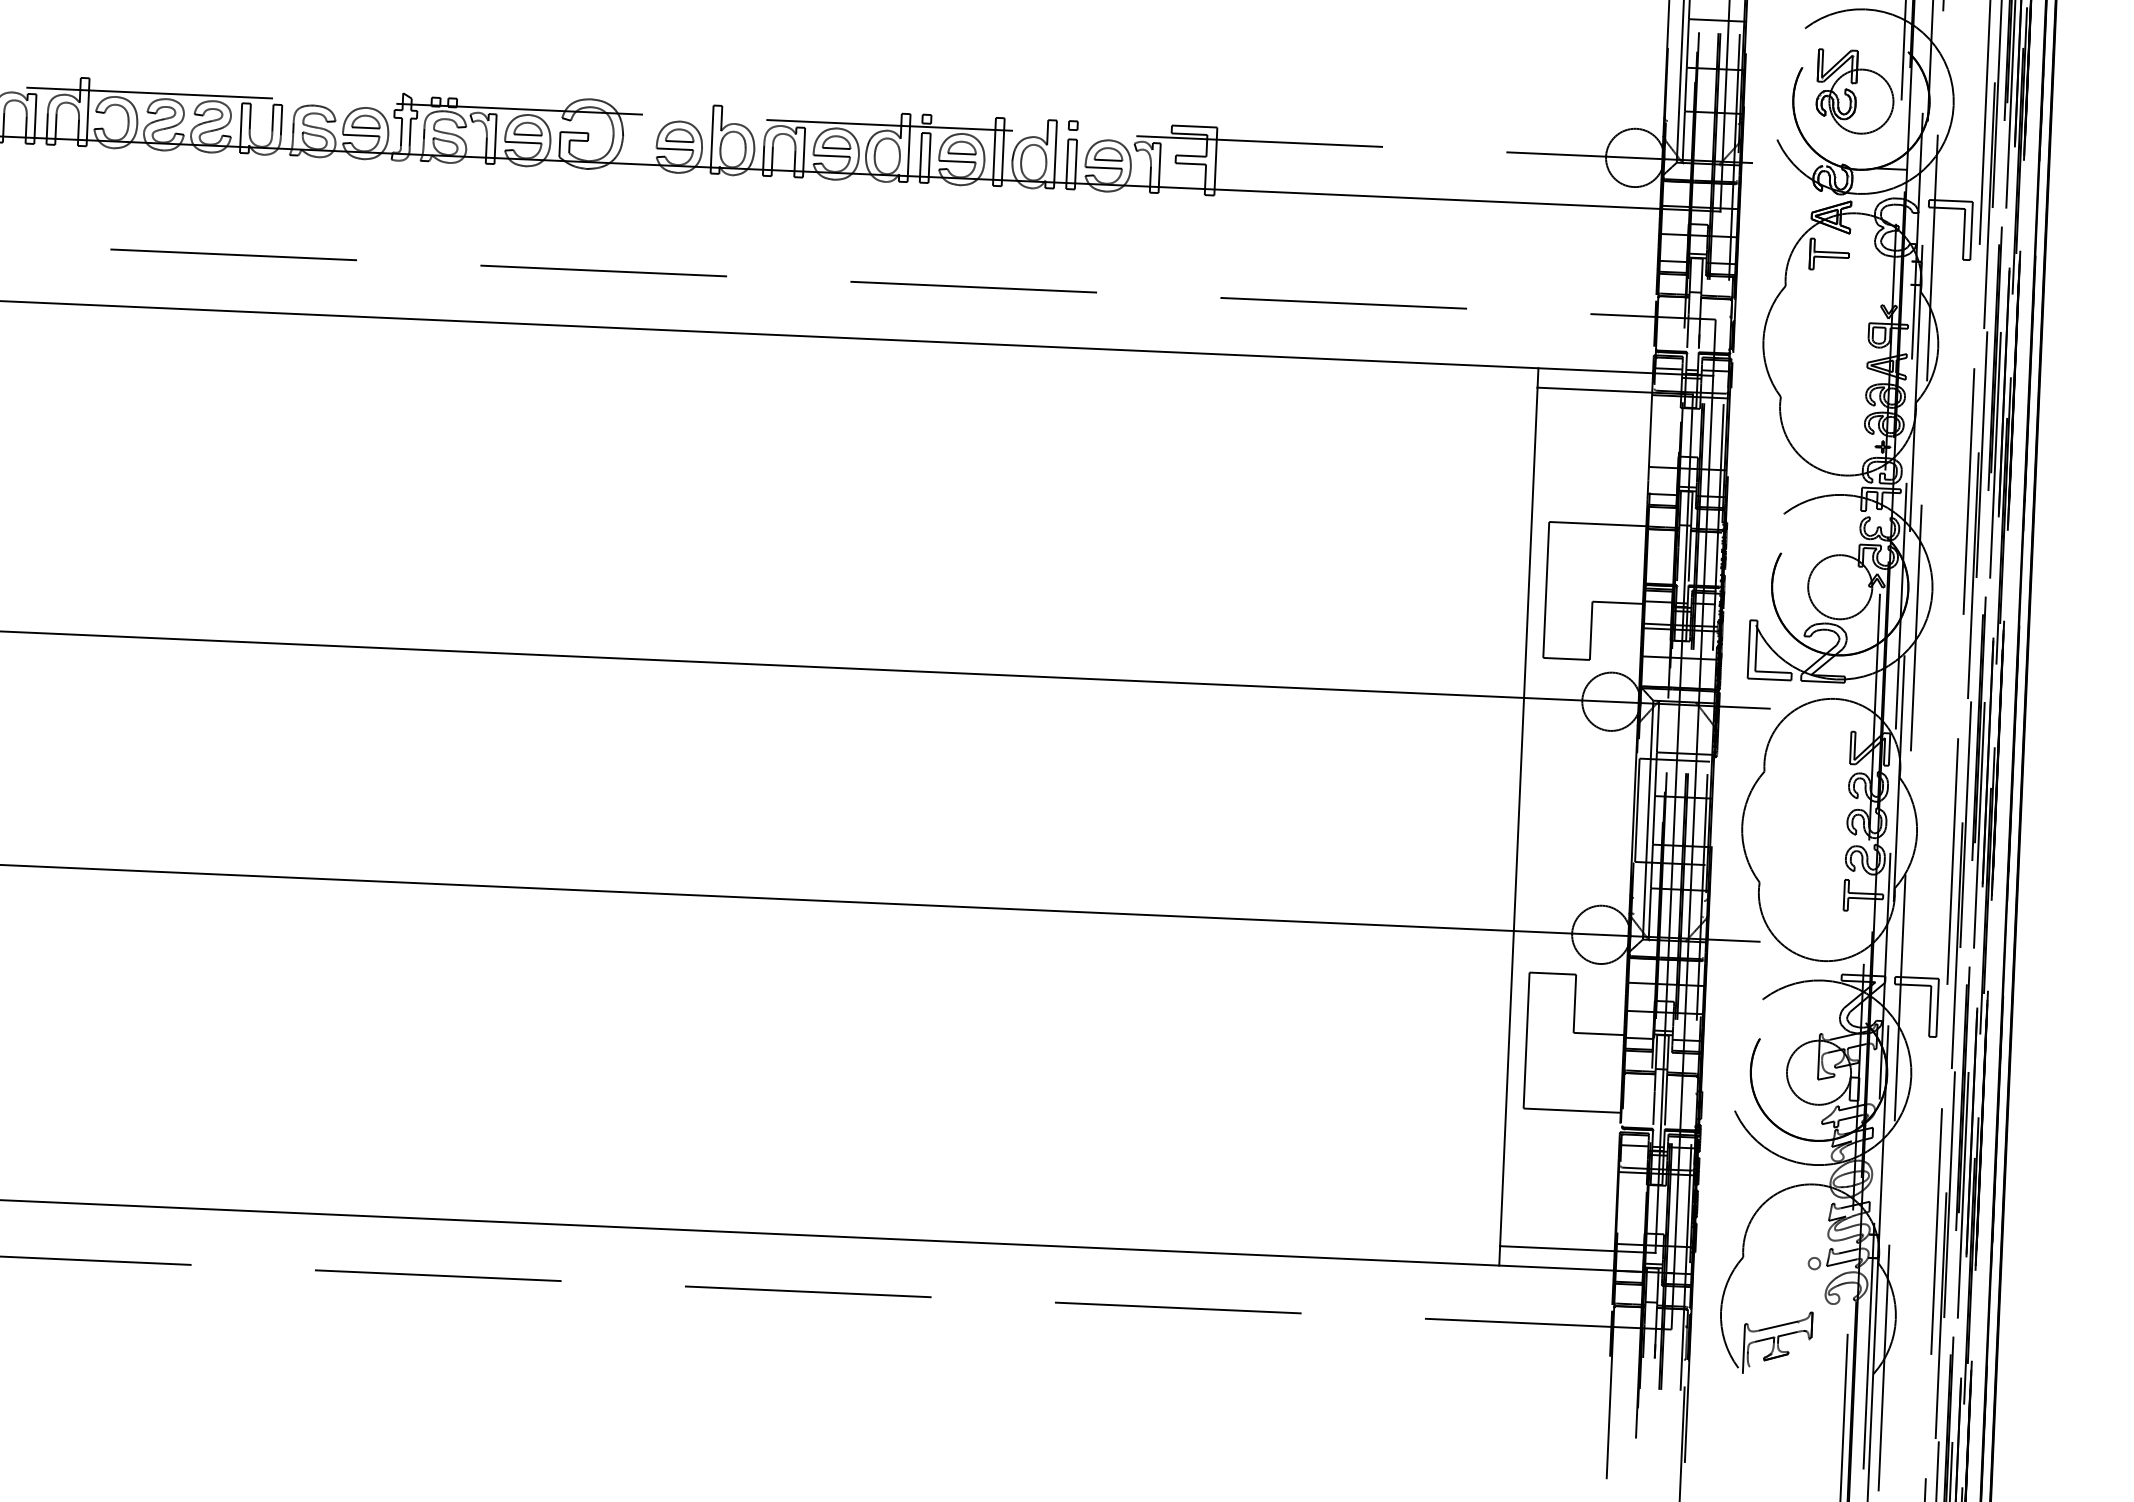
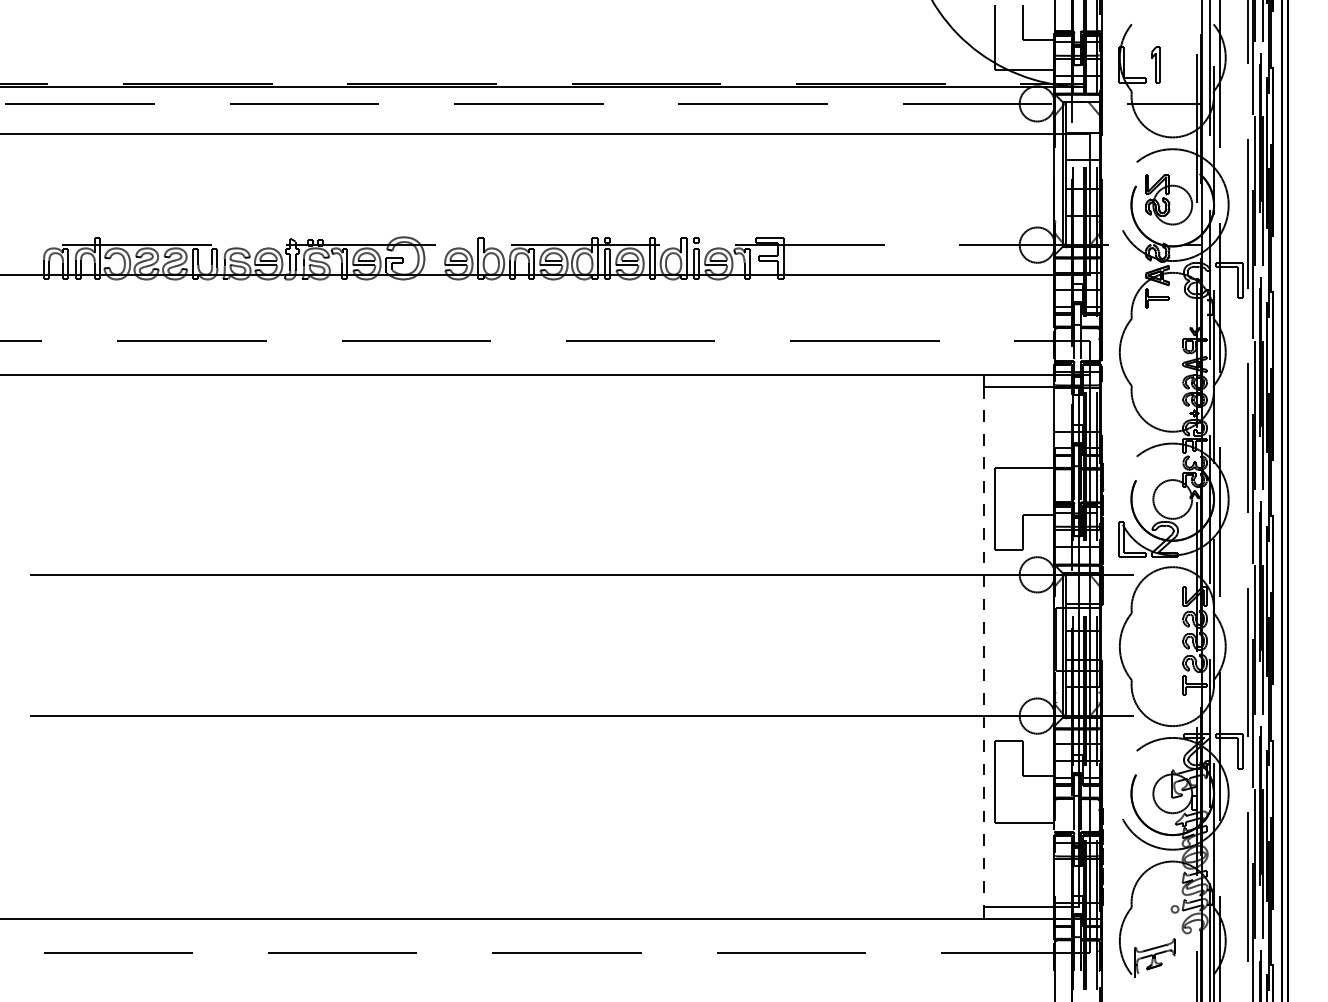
line: (1518, 817) -> (984, 647), solid -> dashed

